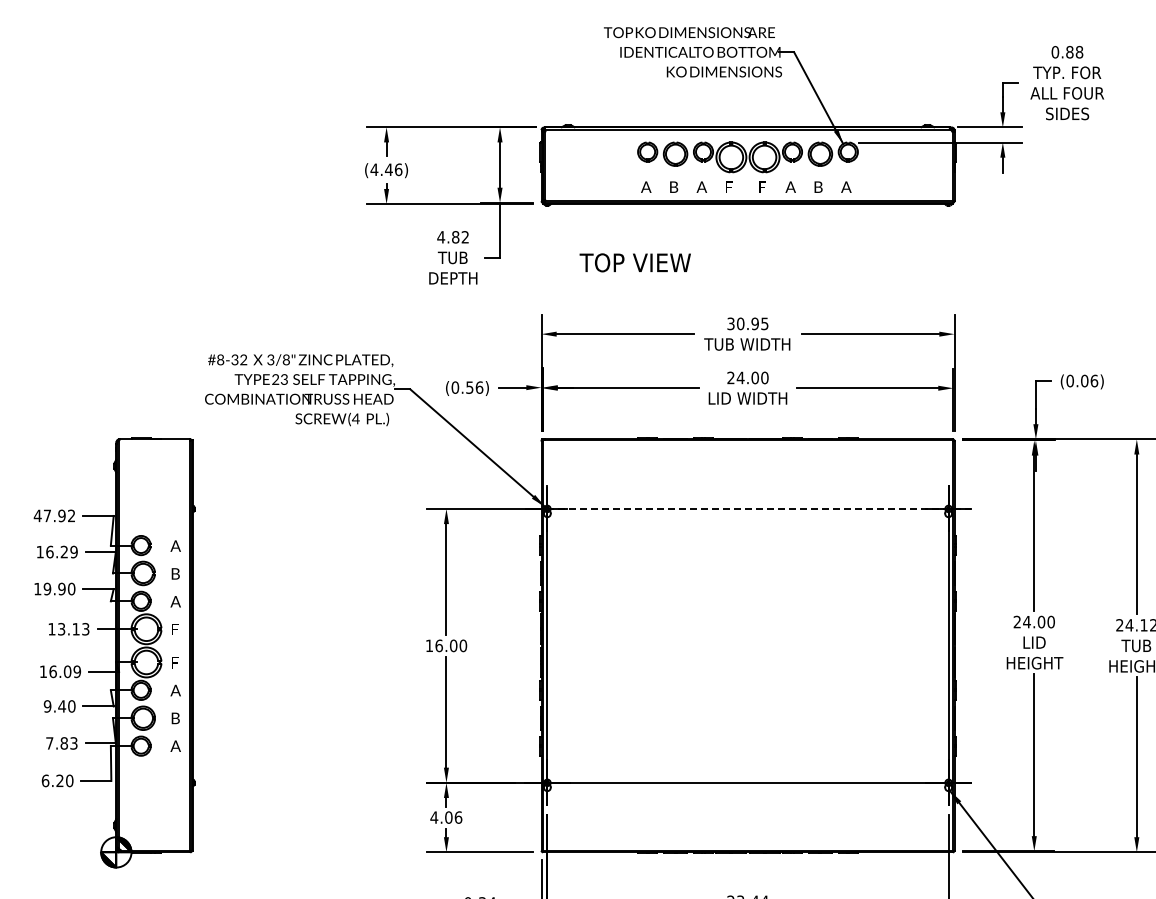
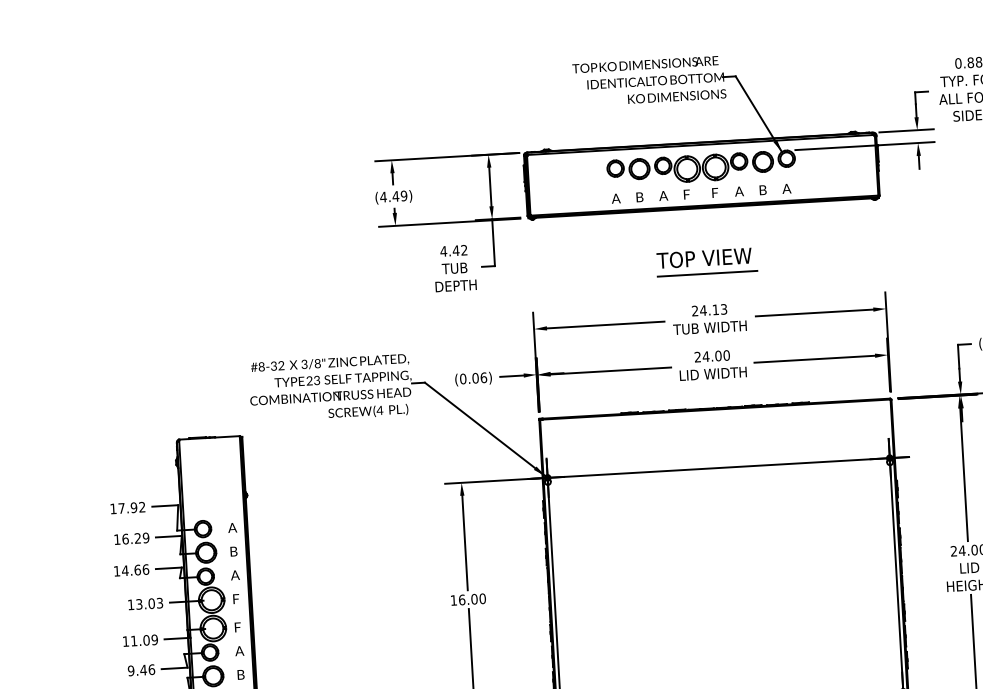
text: (398, 169) -> (404, 195), (4.46) -> (4.49)
text: (455, 237) -> (455, 250), 4.82 -> 4.42
text: (634, 262) -> (703, 258), moved
line: (747, 281) -> (707, 274), added
text: (747, 323) -> (709, 309), 30.95 -> 24.13
text: (469, 387) -> (475, 378), (0.56) -> (0.06)
line: (748, 508) -> (719, 467), dashed -> solid
text: (37, 515) -> (113, 508), 47.92 -> 17.92
text: (59, 588) -> (135, 569), 19.90 -> 14.66
text: (75, 629) -> (151, 603), 13.13 -> 13.03
text: (52, 671) -> (133, 640), 16.09 -> 11.09
text: (71, 706) -> (151, 669), 9.40 -> 9.46

